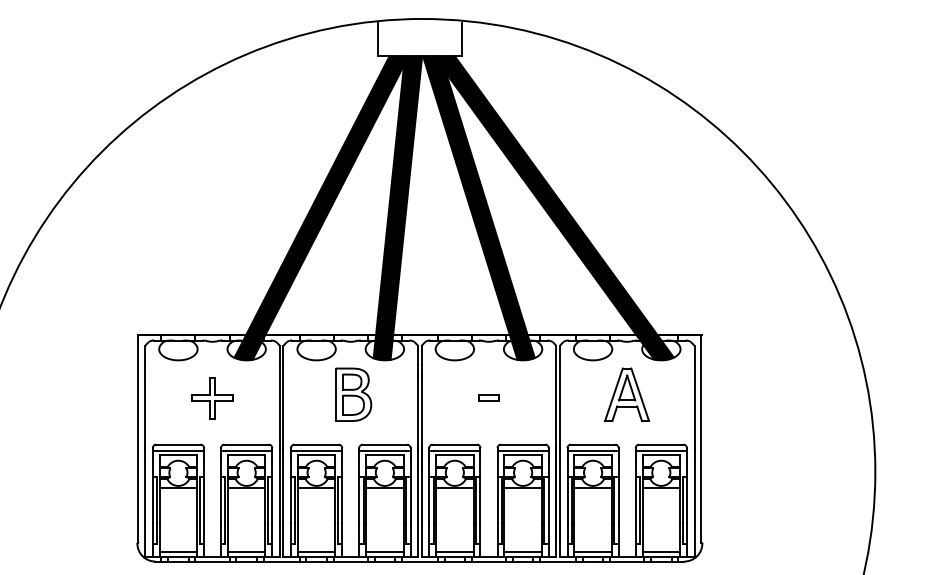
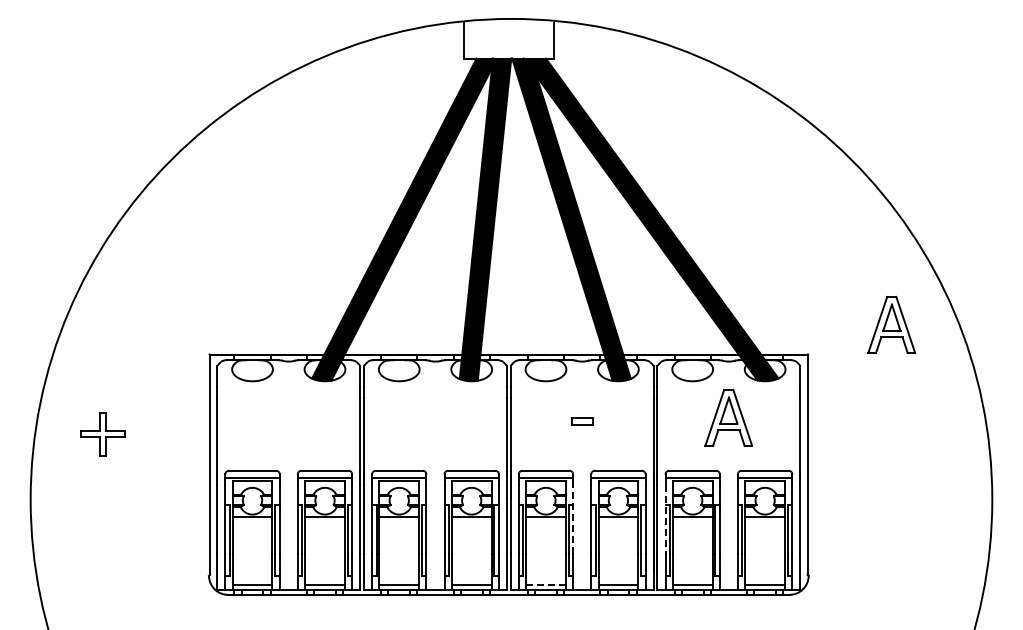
part: (780, 306) -> (891, 324), added
part: (353, 394) -> (438, 417), removed
part: (212, 398) -> (102, 434), moved
line: (480, 490) -> (573, 519), solid -> dashed
line: (567, 491) -> (665, 520), solid -> dashed
line: (454, 551) -> (545, 584), solid -> dashed

